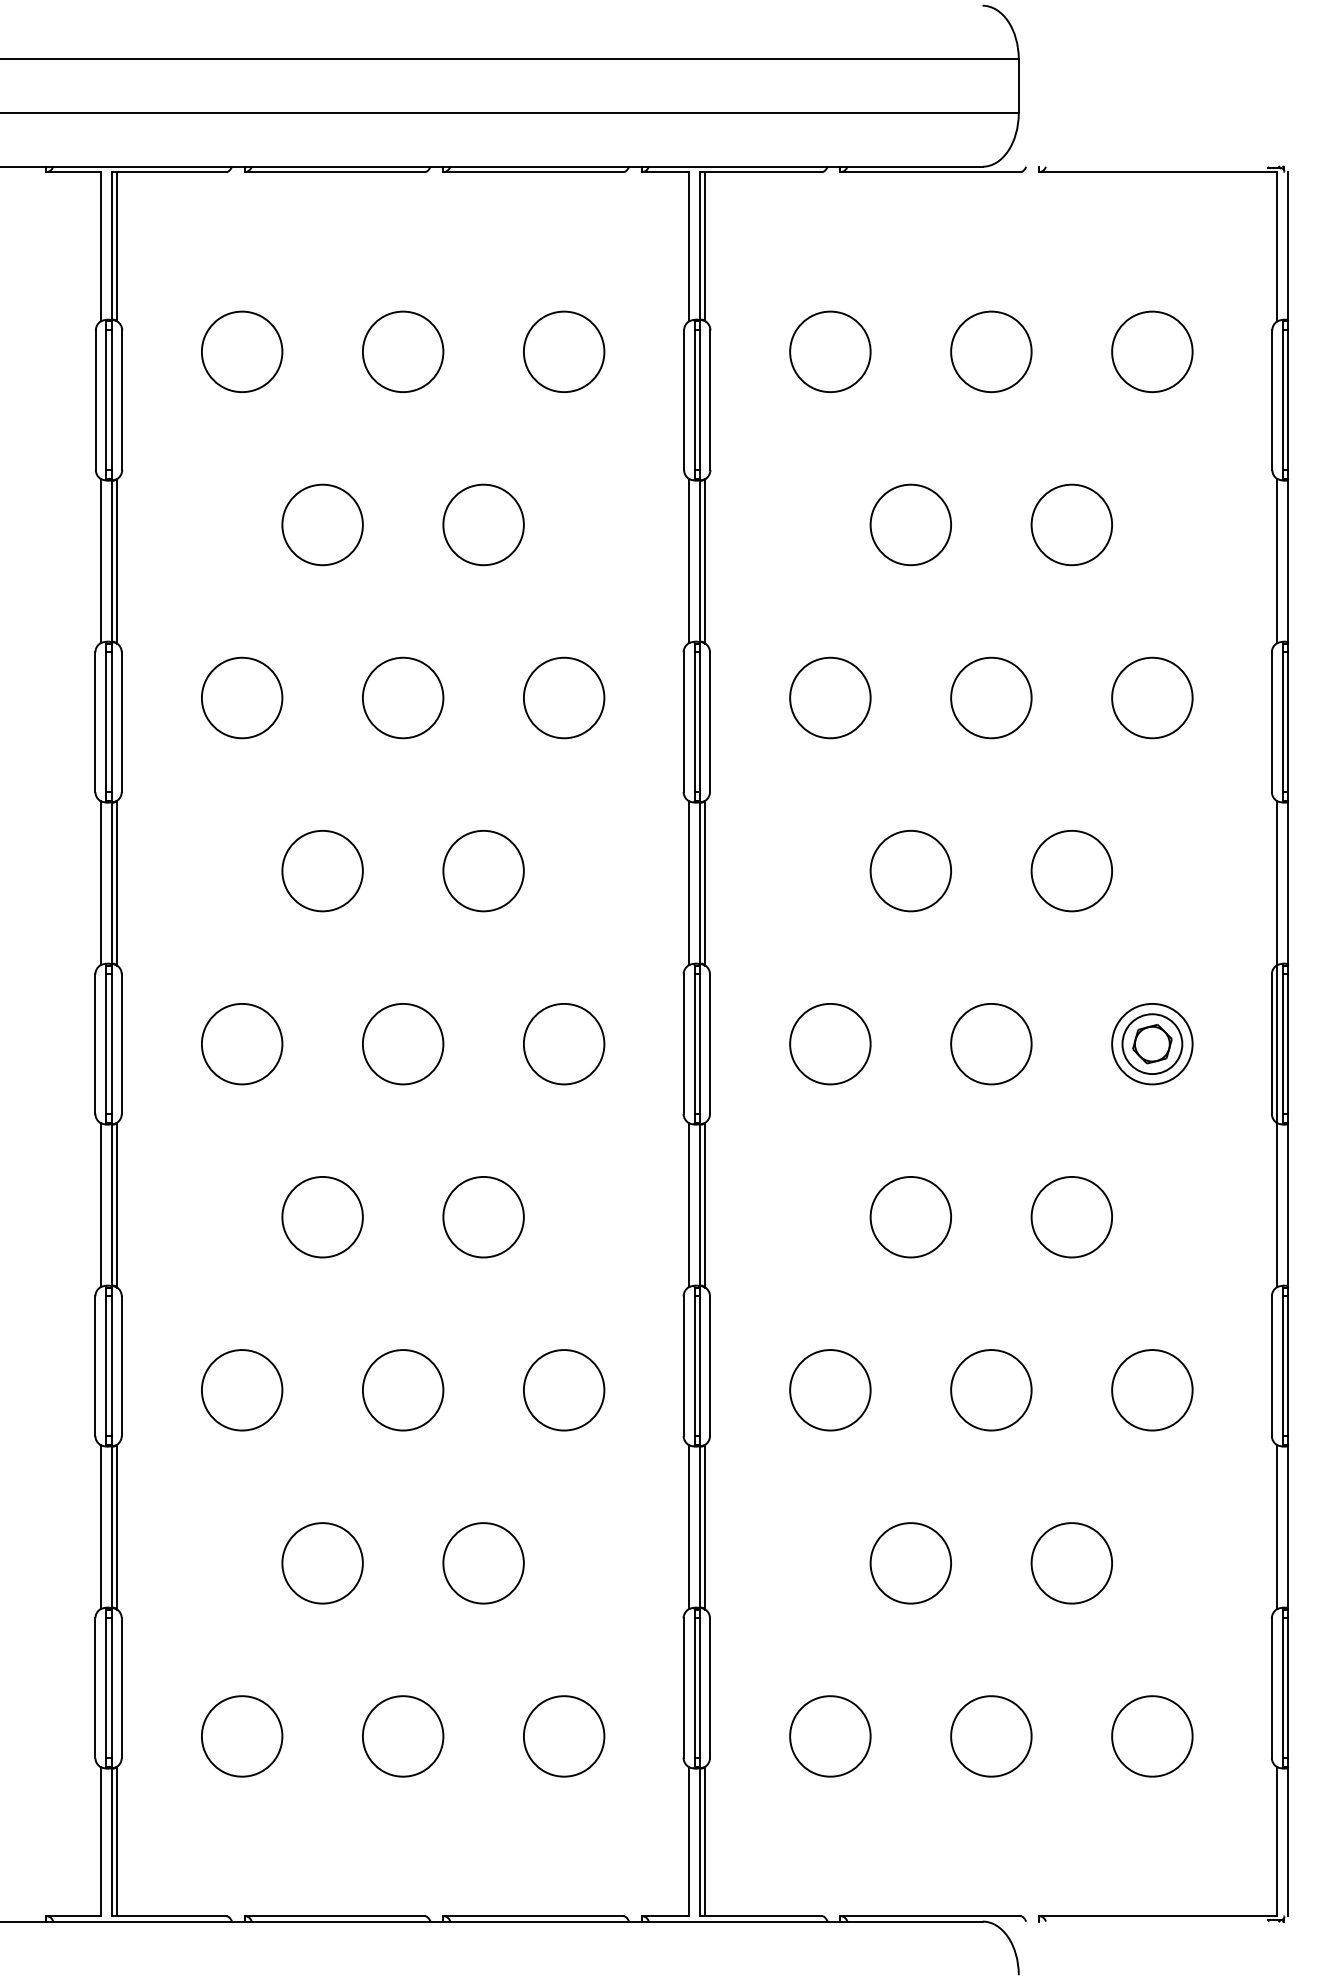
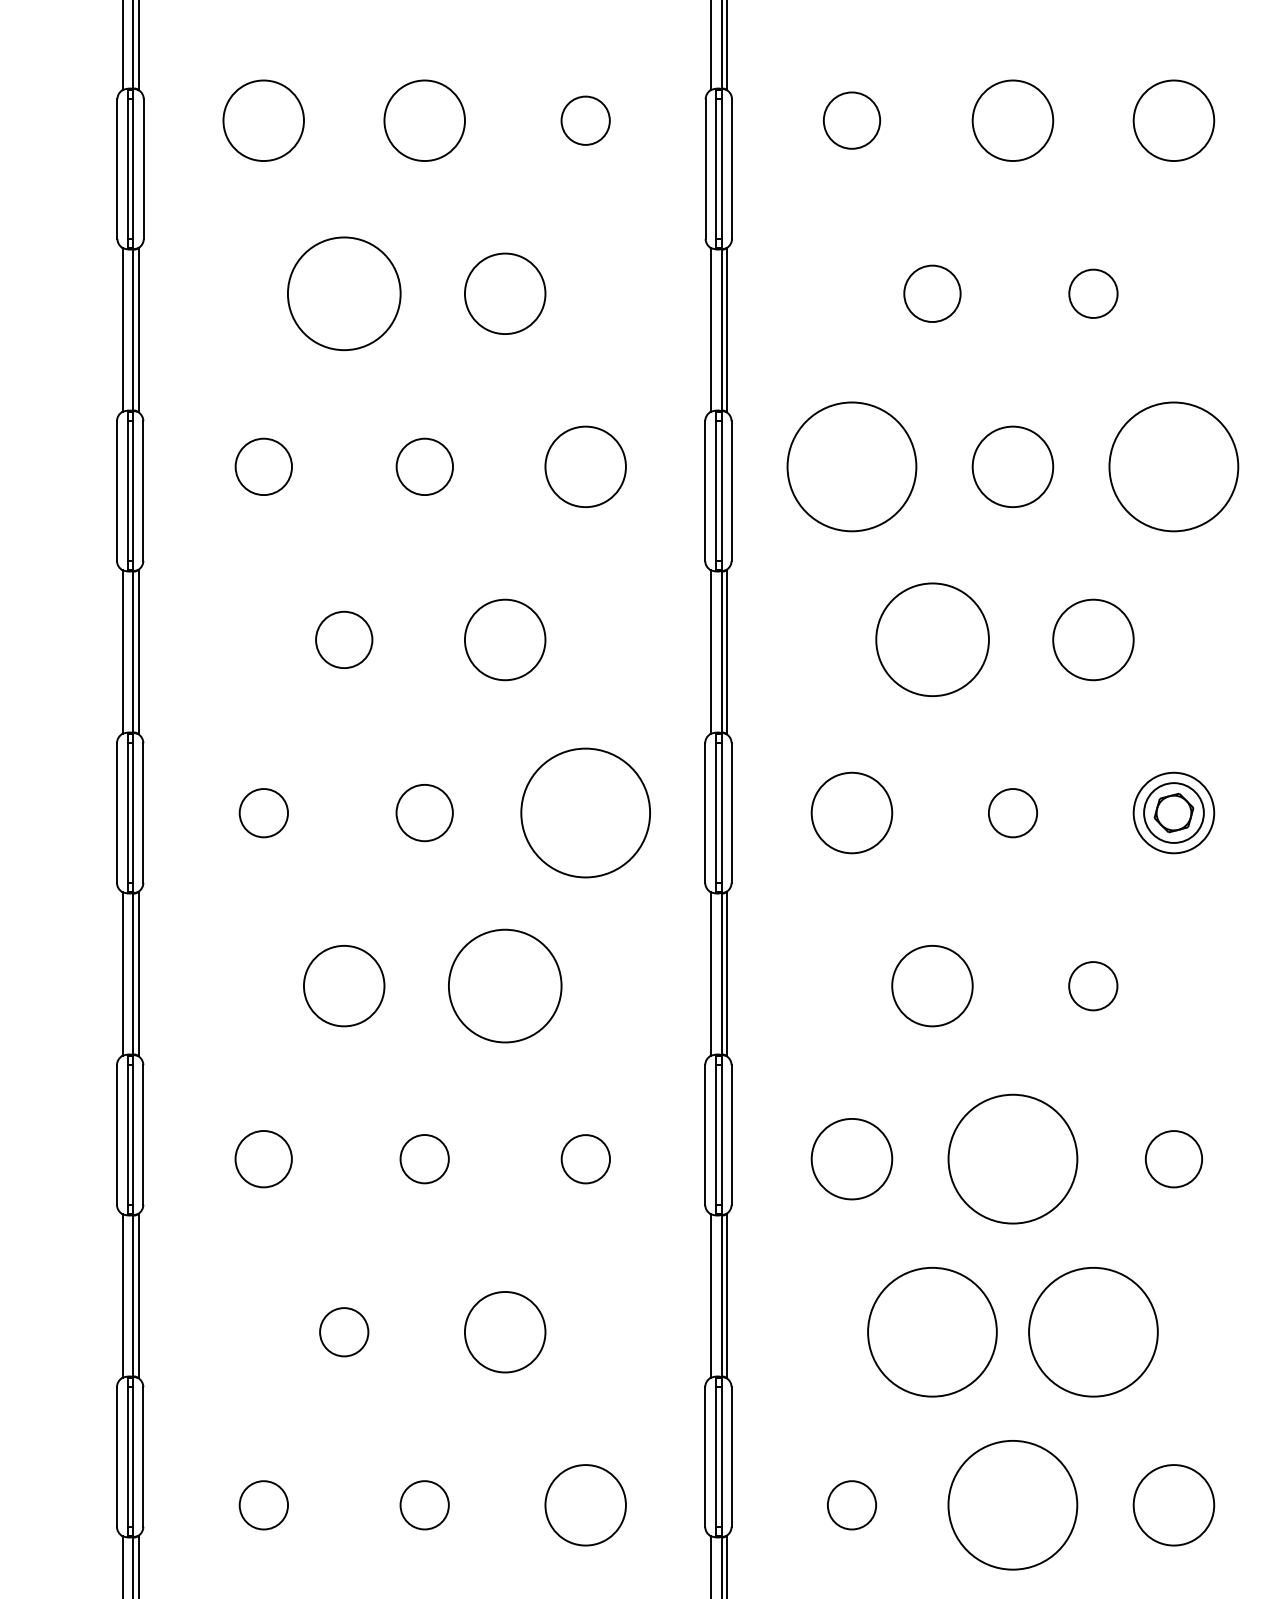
circle: (563, 351) -> (585, 120), size x0.6
circle: (830, 351) -> (852, 120), size x0.7
circle: (322, 524) -> (344, 293), size x1.4
circle: (910, 524) -> (932, 293), size x0.7
circle: (1071, 524) -> (1093, 293), size x0.6
circle: (242, 697) -> (264, 466), size x0.7
circle: (403, 697) -> (425, 466), size x0.7
circle: (830, 697) -> (852, 466), size x1.6
circle: (1152, 697) -> (1174, 466), size x1.6
circle: (322, 870) -> (344, 639), size x0.7
circle: (910, 871) -> (932, 640), size x1.4
circle: (402, 1043) -> (424, 812), size x0.7
circle: (563, 1043) -> (585, 812), size x1.6
circle: (242, 1044) -> (264, 813), size x0.6
circle: (991, 1044) -> (1013, 813), size x0.6
circle: (483, 1216) -> (505, 985), size x1.4
circle: (1071, 1217) -> (1093, 986), size x0.6
circle: (241, 1390) -> (263, 1159), size x0.7
circle: (402, 1390) -> (424, 1159), size x0.6
circle: (564, 1390) -> (586, 1159), size x0.6
circle: (991, 1390) -> (1013, 1159), size x1.6
circle: (1152, 1390) -> (1174, 1159), size x0.7
circle: (322, 1563) -> (344, 1332), size x0.6
circle: (910, 1563) -> (932, 1332), size x1.6
circle: (1071, 1563) -> (1093, 1332), size x1.6
circle: (242, 1736) -> (264, 1505), size x0.6
circle: (402, 1736) -> (424, 1505), size x0.6
circle: (830, 1736) -> (852, 1505), size x0.6
circle: (991, 1736) -> (1013, 1505), size x1.6

